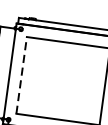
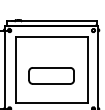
line: (21, 75) -> (15, 69), dashed -> solid
part: (62, 87) -> (51, 75), added

